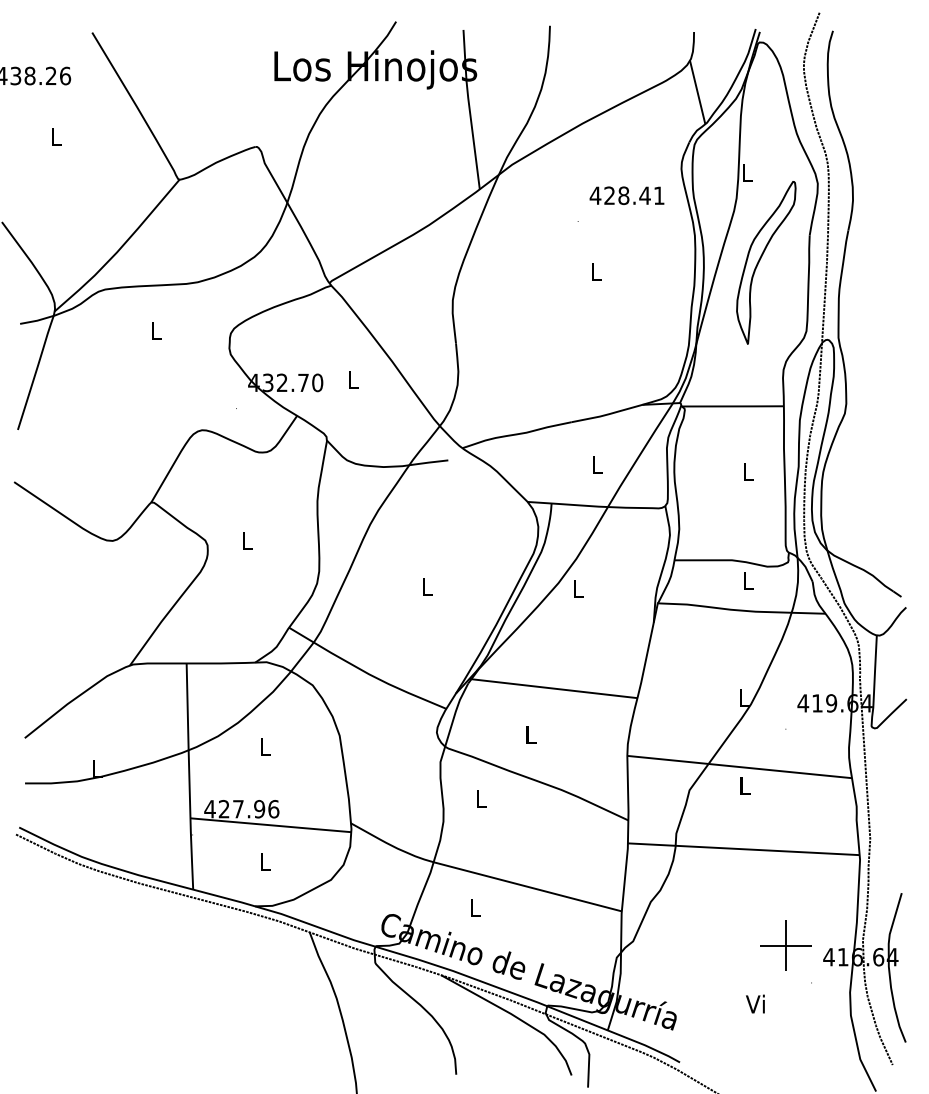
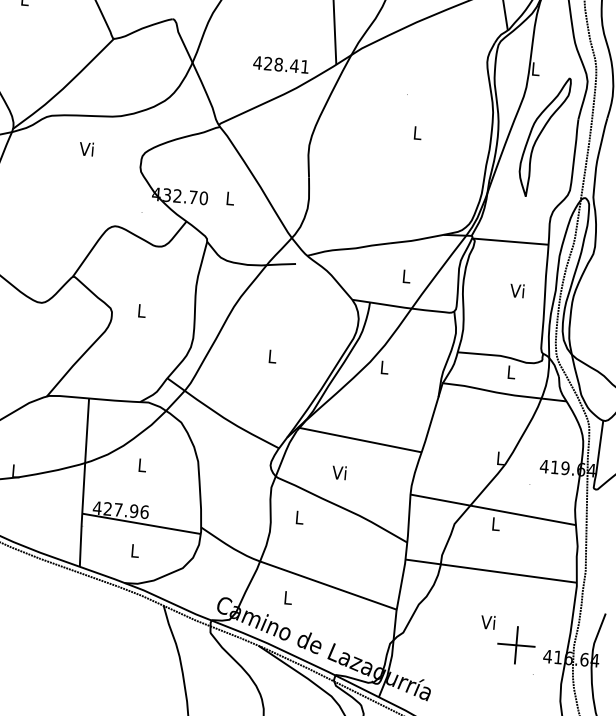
text: (626, 195) -> (280, 64), moved
text: (154, 329) -> (86, 148), L -> Vi
text: (746, 471) -> (516, 290), L -> Vi
text: (529, 734) -> (339, 472), L -> Vi
text: (755, 1003) -> (488, 621), moved

